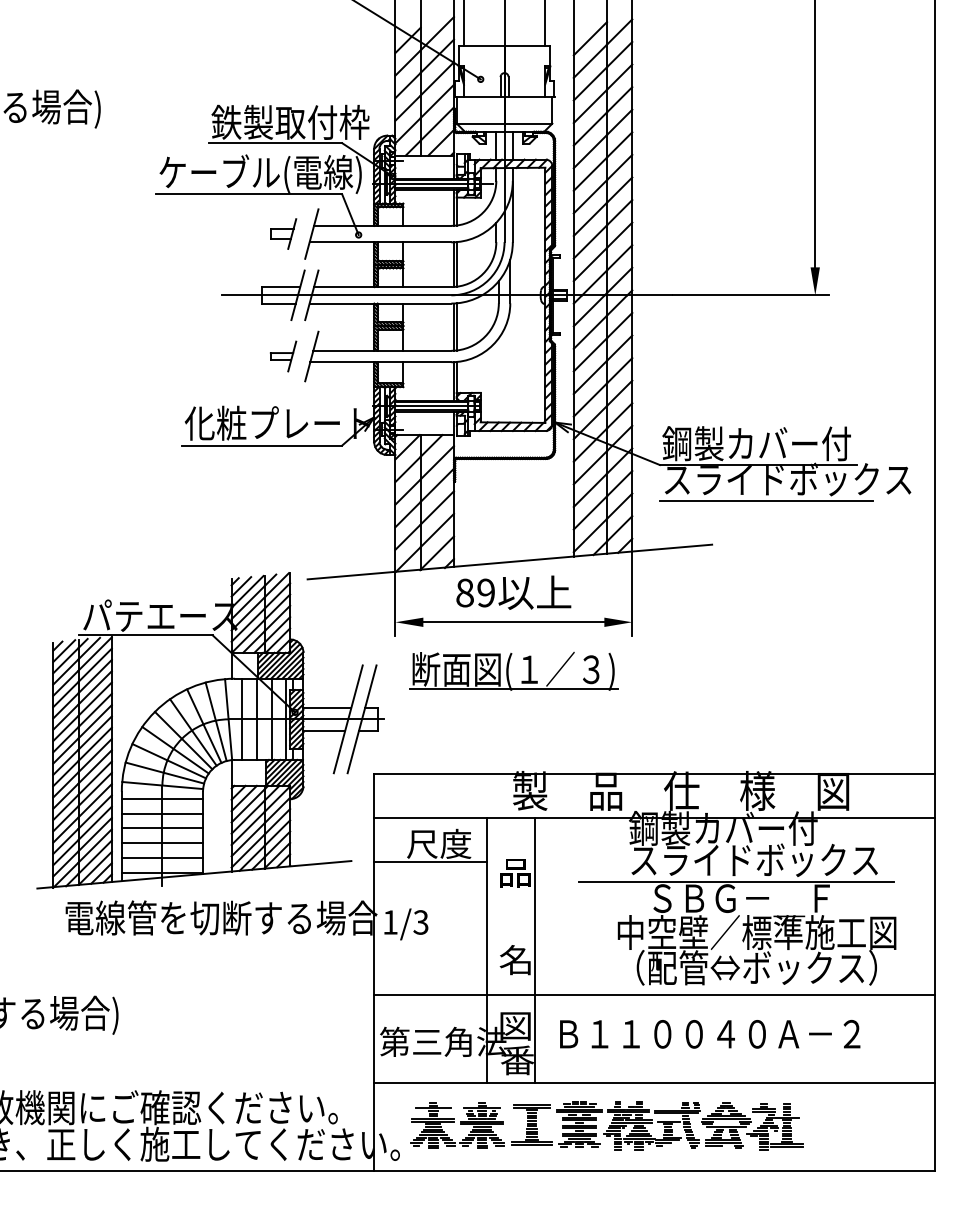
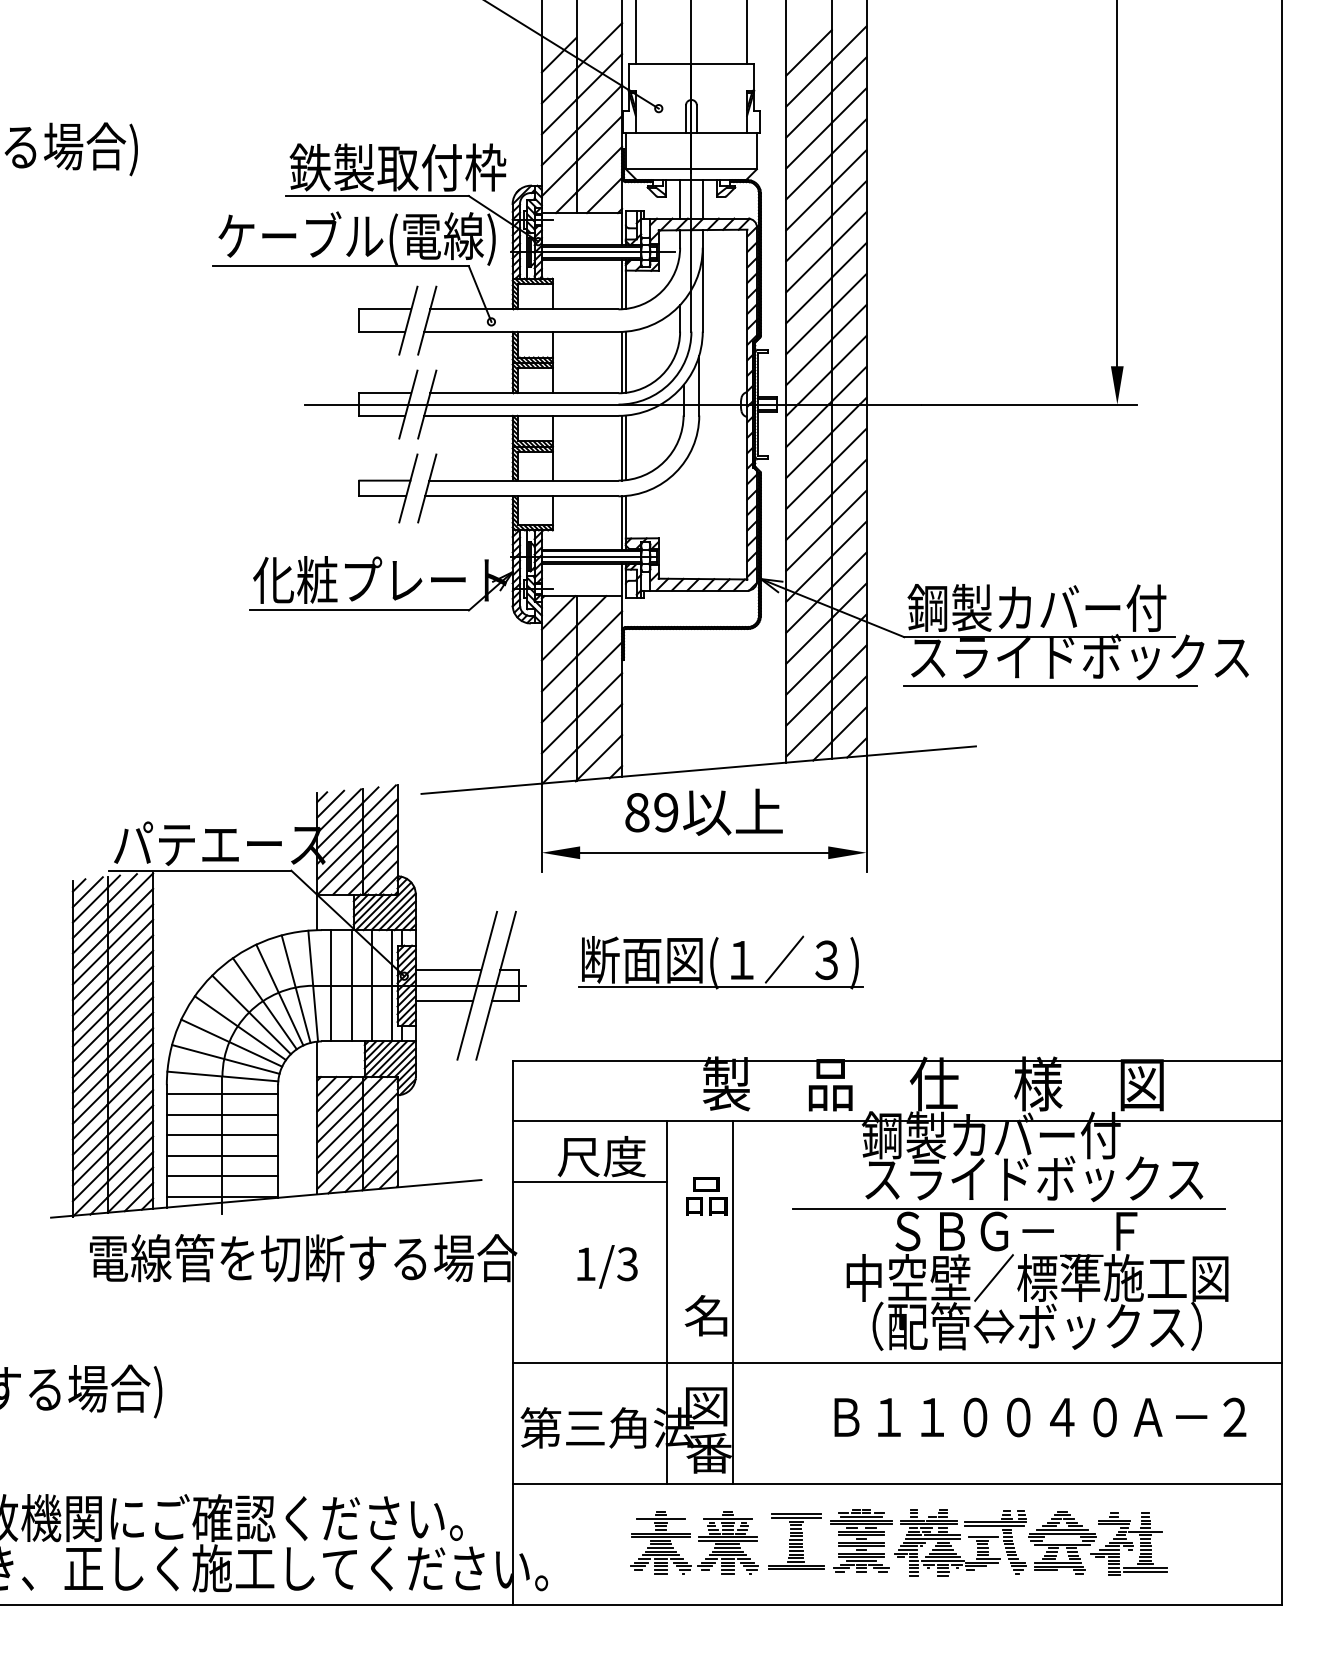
part: (283, 233) -> (388, 319), size x1.67
part: (283, 356) -> (388, 488), size x1.67
part: (513, 670) -> (720, 961), moved
text: (406, 924) -> (607, 1266), moved
text: (710, 1033) -> (1040, 1416), moved
part: (606, 1125) -> (898, 1542), moved

